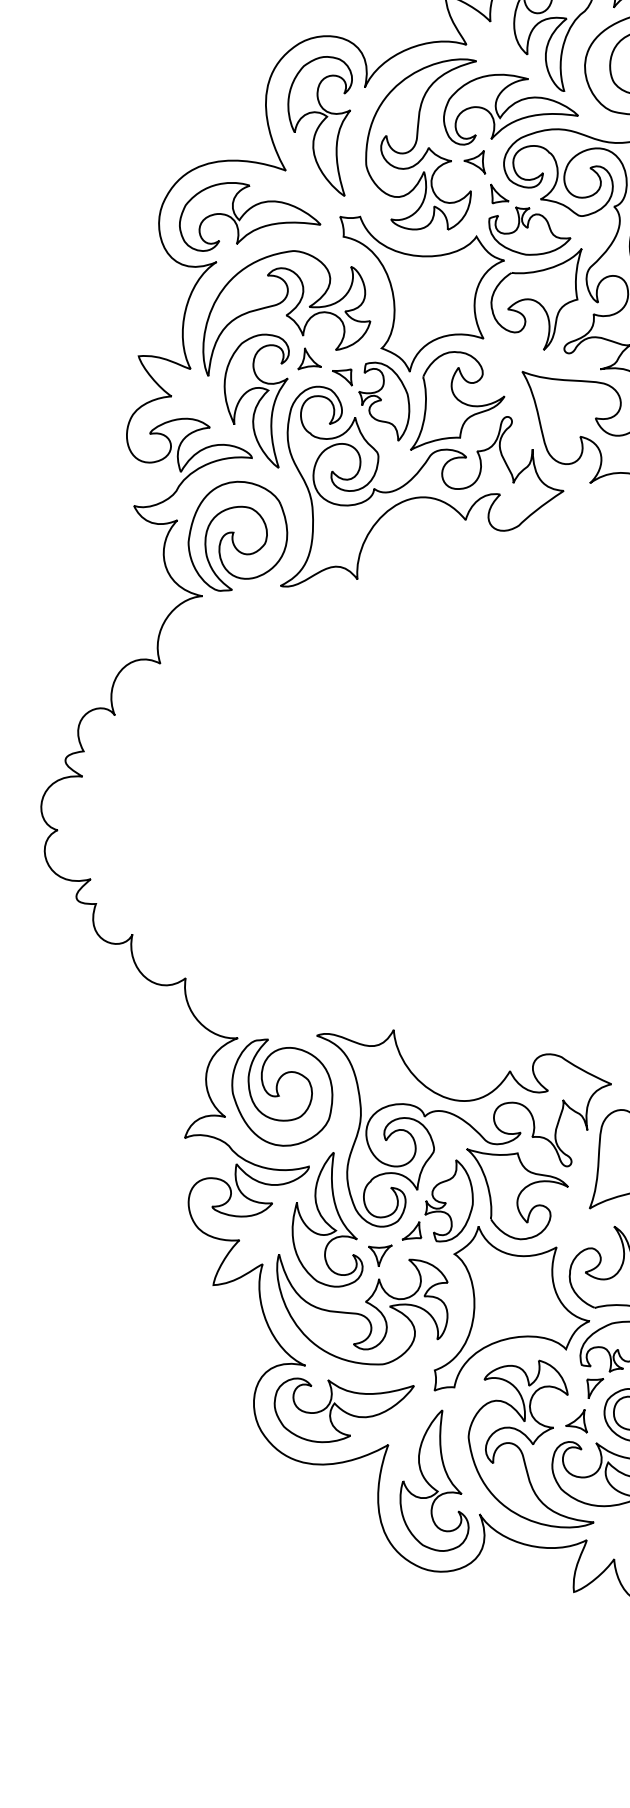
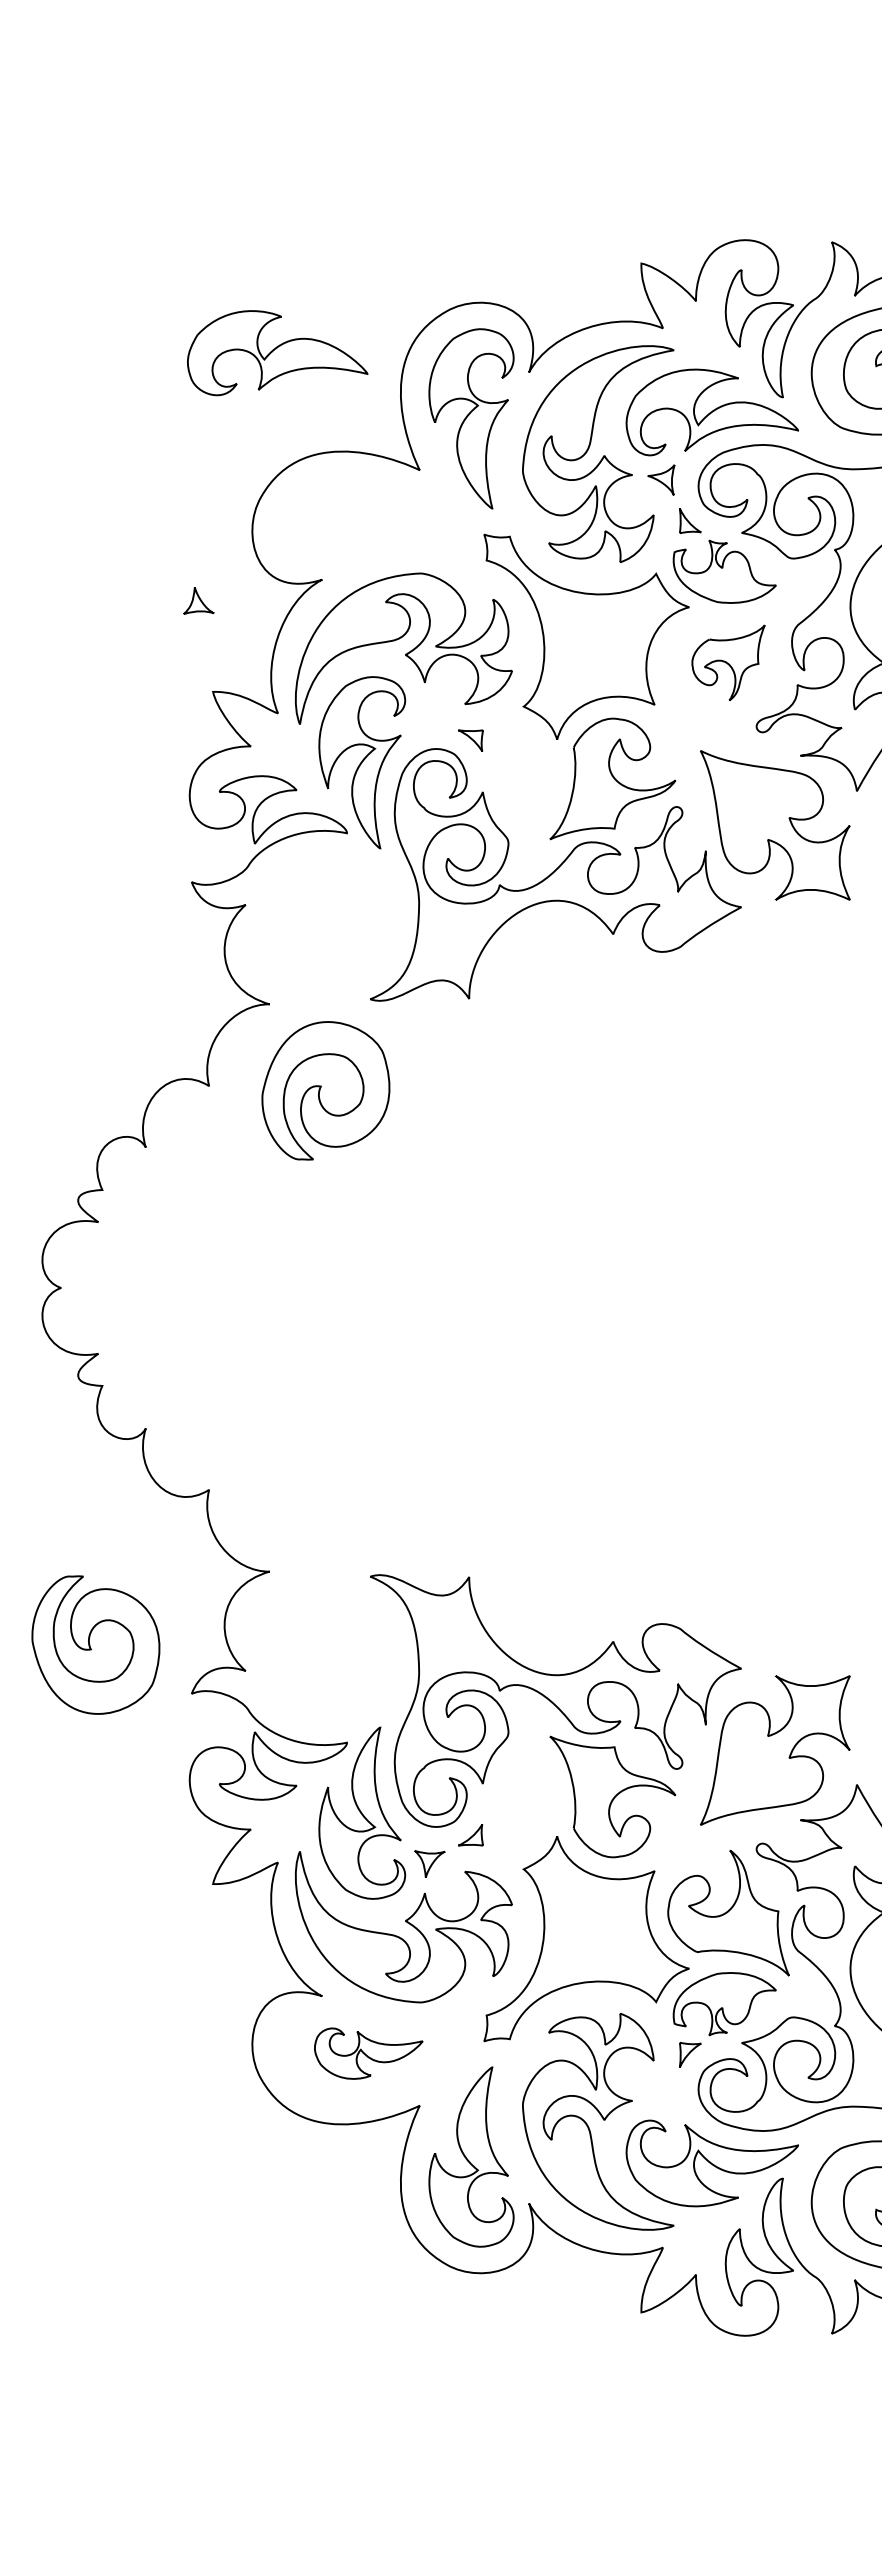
part: (249, 214) -> (277, 353), moved
part: (538, 301) -> (728, 662), size x0.6
part: (308, 358) -> (198, 600), moved
part: (384, 401) -> (521, 774), removed
part: (237, 535) -> (325, 1090), moved
part: (282, 1091) -> (95, 1644), moved
part: (448, 1200) -> (521, 1800), removed
part: (345, 1407) -> (368, 2053), size x0.6
part: (576, 1421) -> (661, 2095), removed

